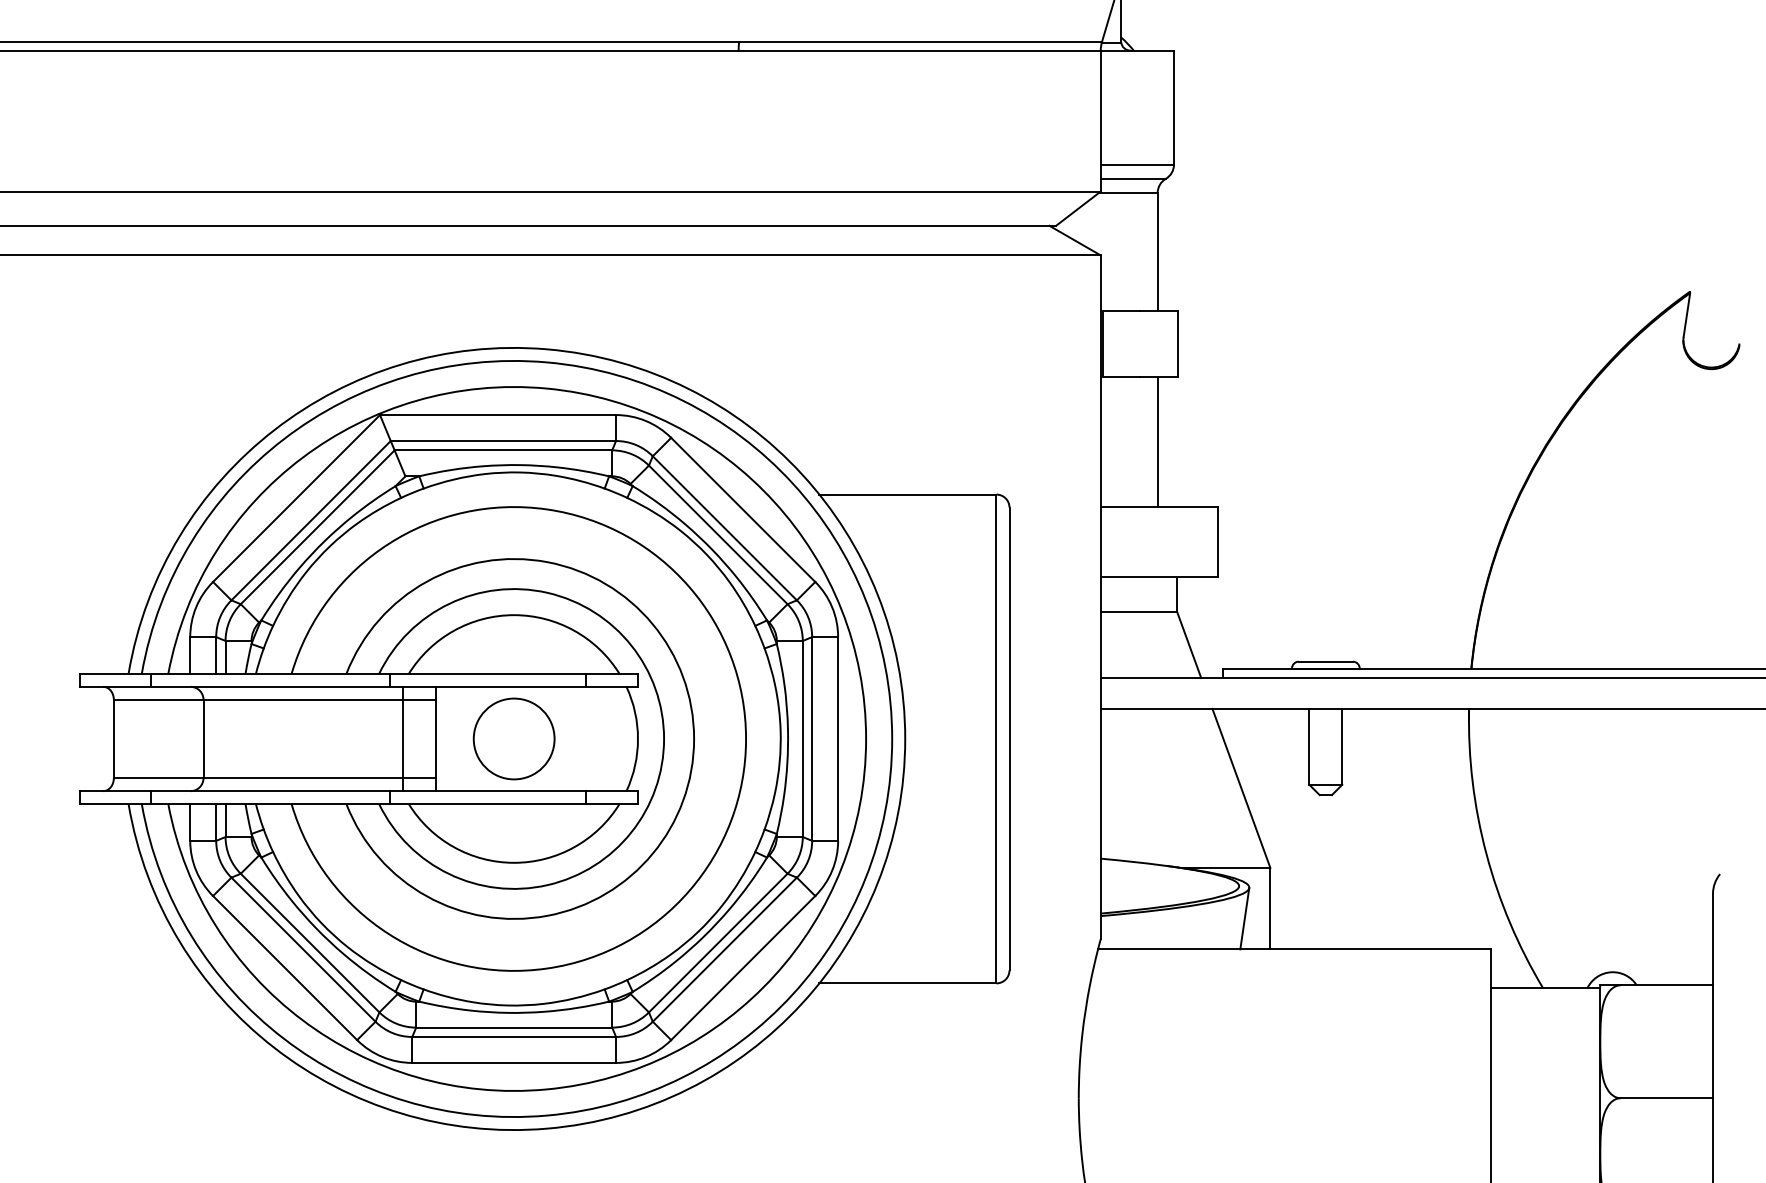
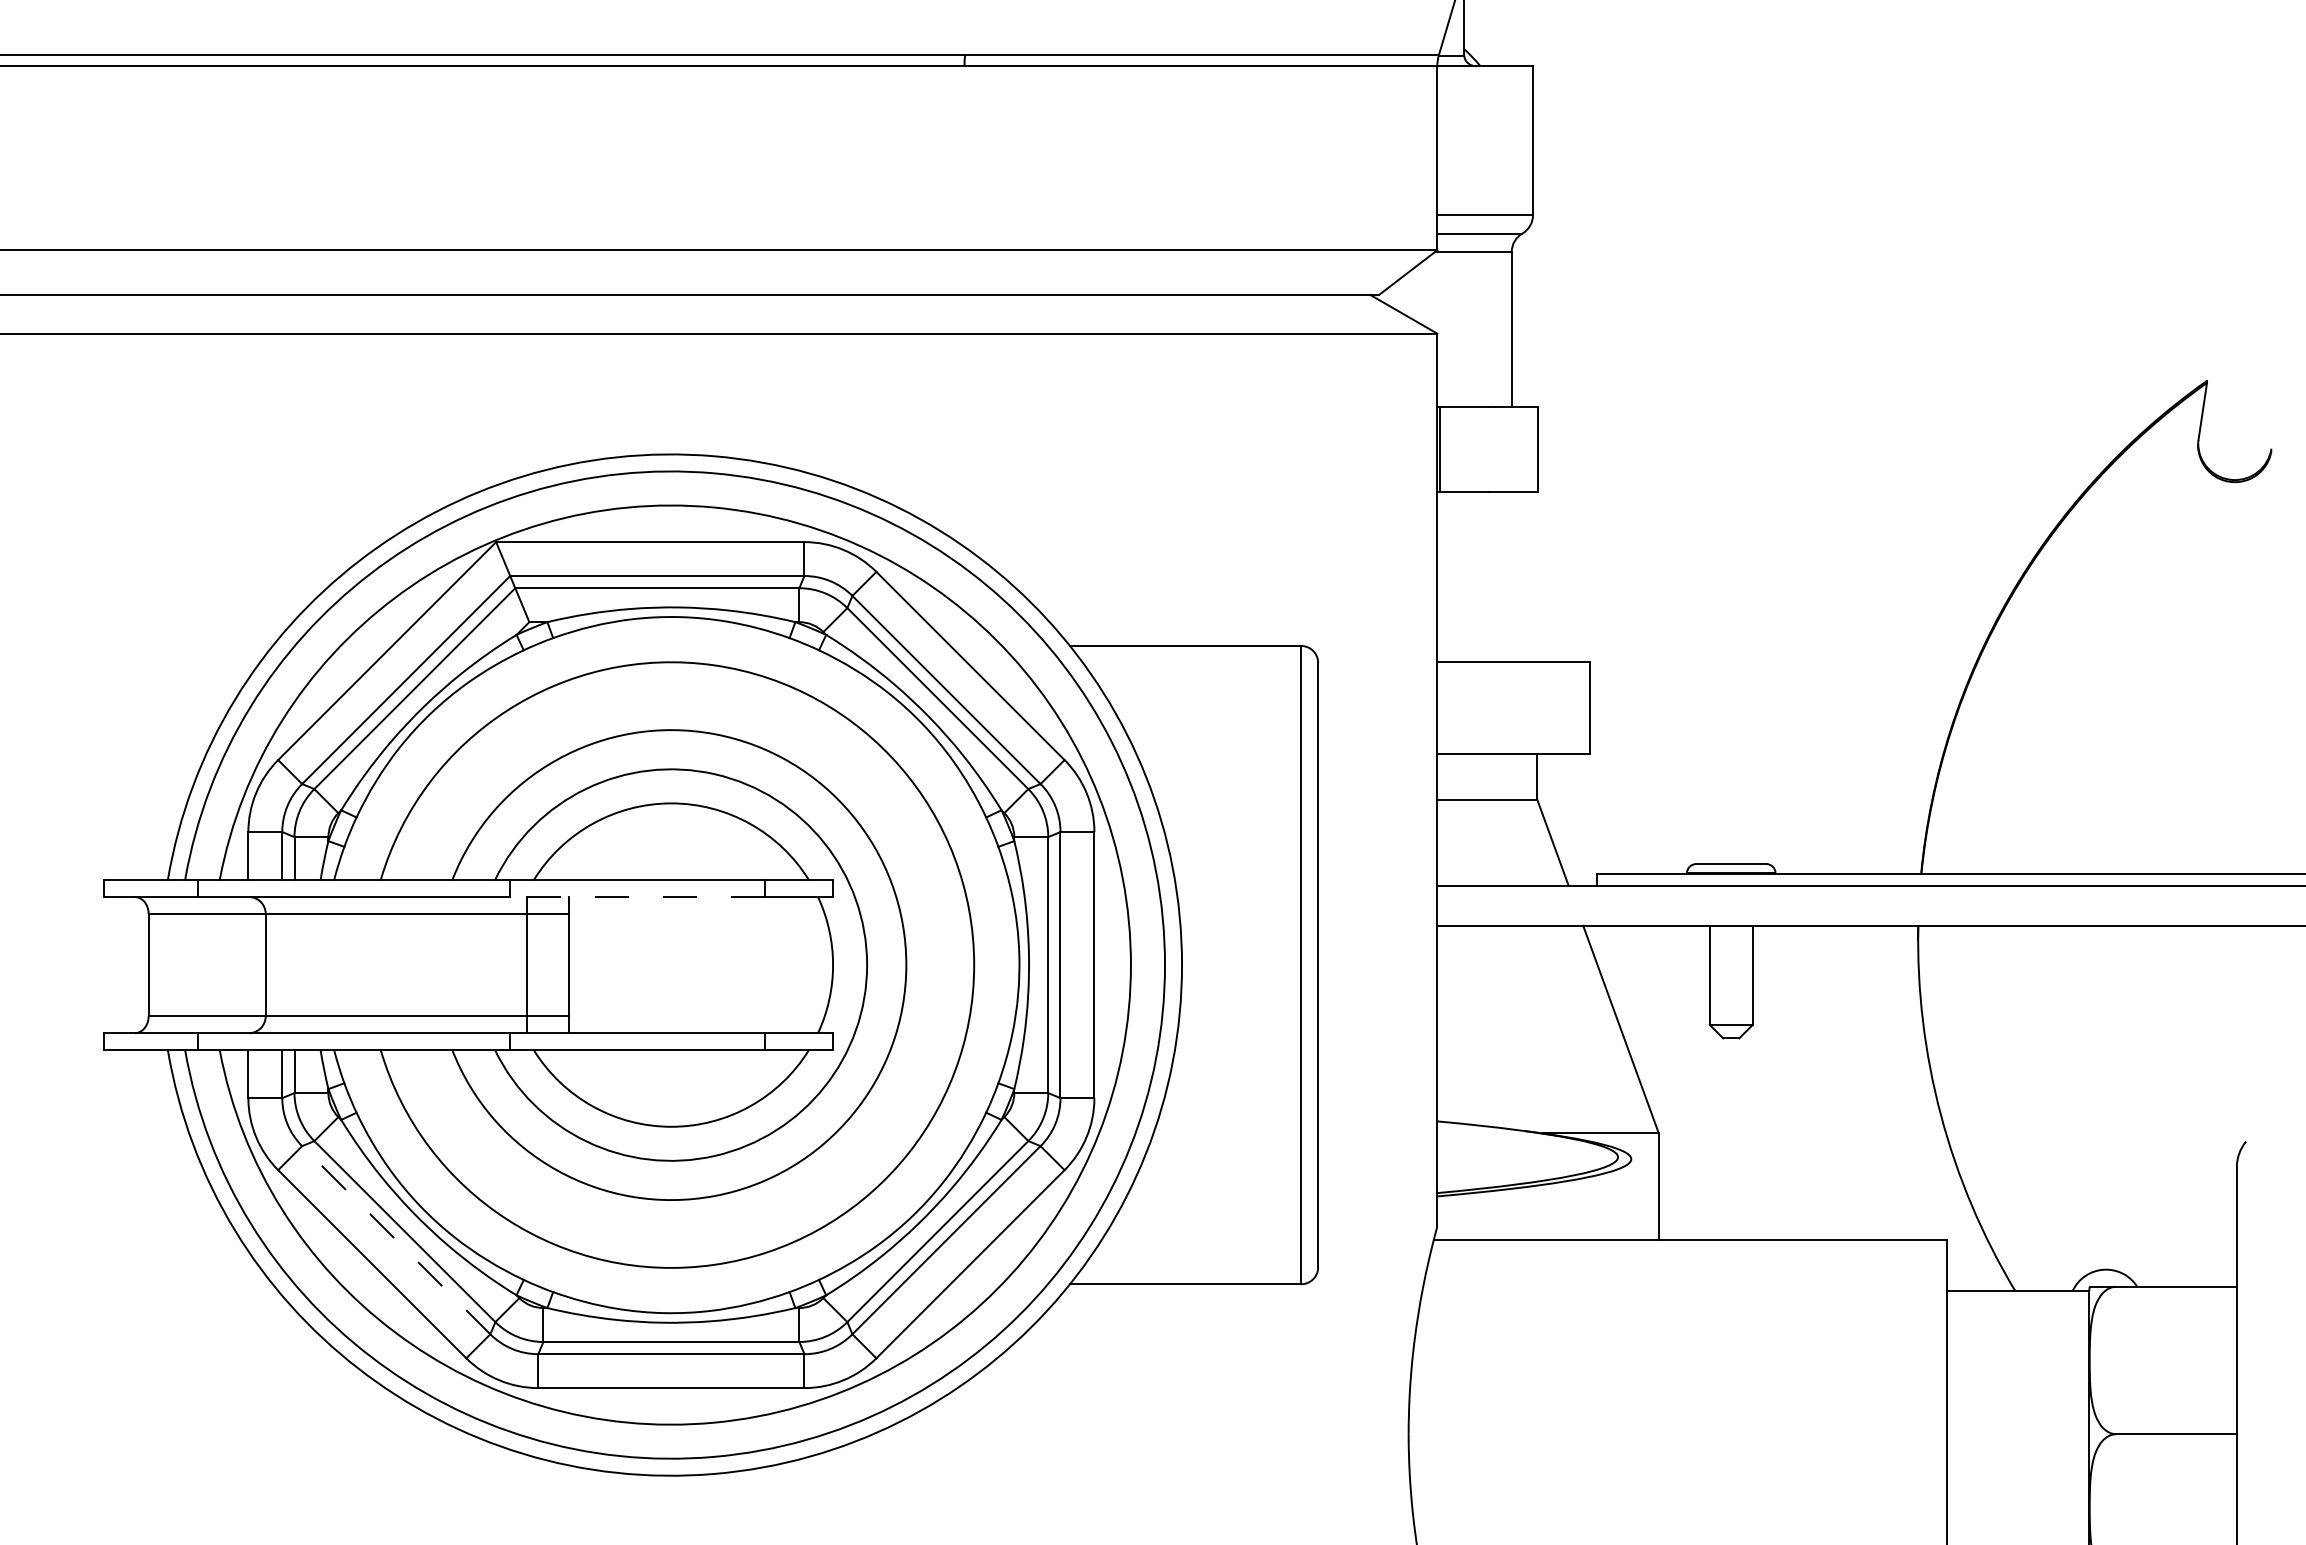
line: (1157, 441) -> (1511, 576), removed
line: (488, 687) -> (637, 897), solid -> dashed
circle: (513, 738) -> (670, 964), removed
line: (1244, 918) -> (1625, 1199), removed
line: (302, 949) -> (395, 1239), solid -> dashed

